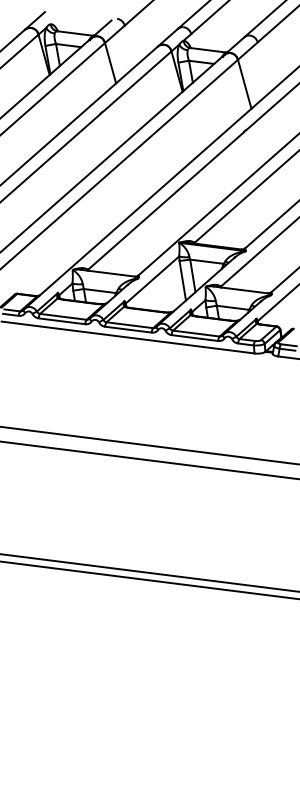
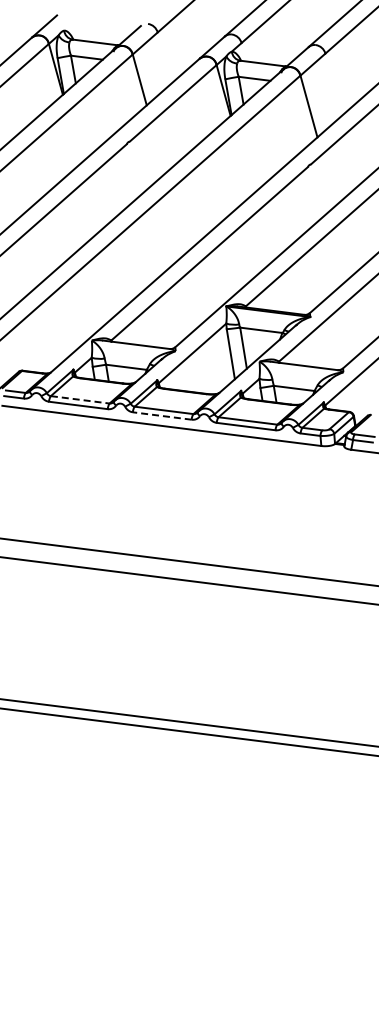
line: (63, 316) -> (80, 399), solid -> dashed
line: (128, 330) -> (162, 416), solid -> dashed

